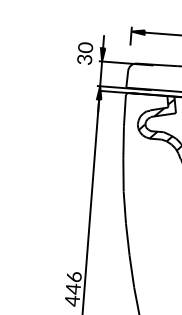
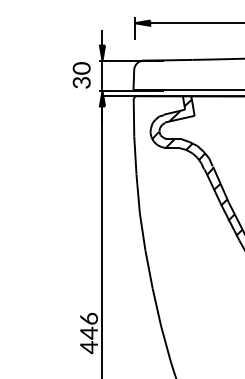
text: (84, 53) -> (81, 75), moved

